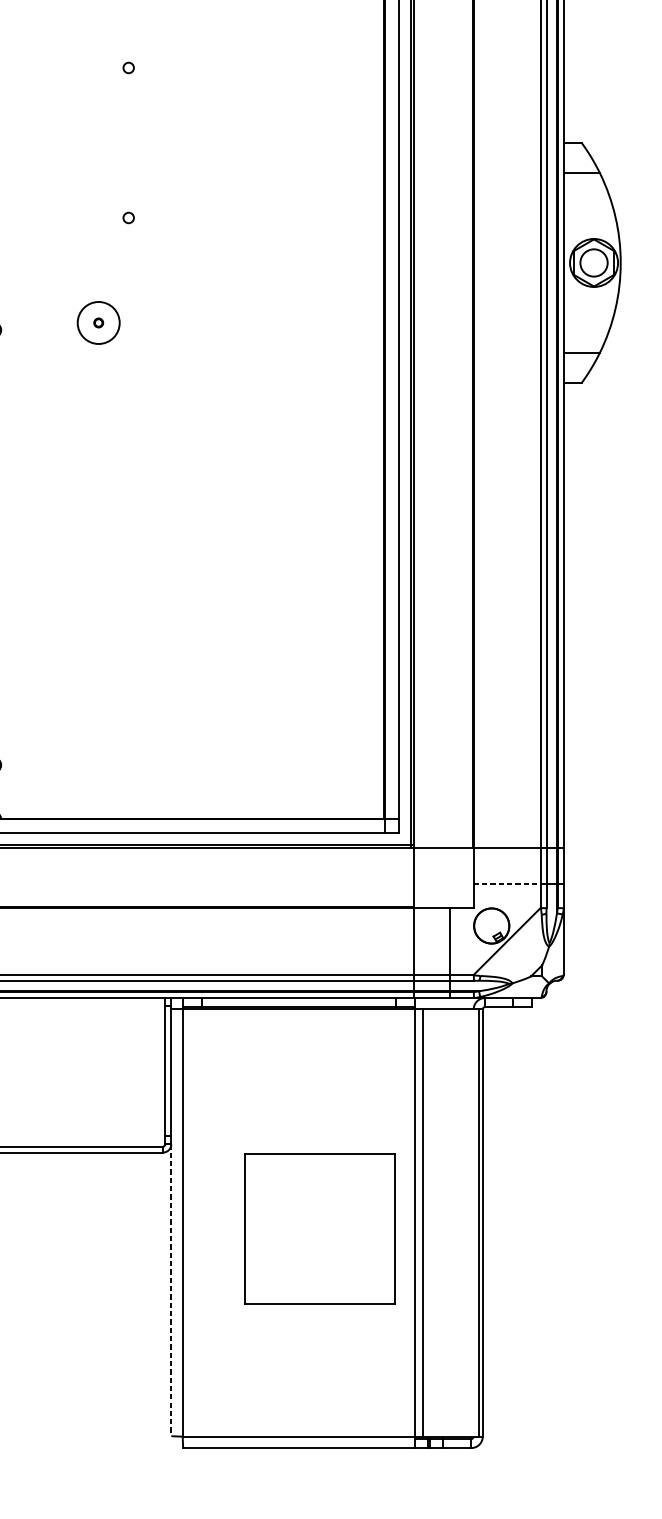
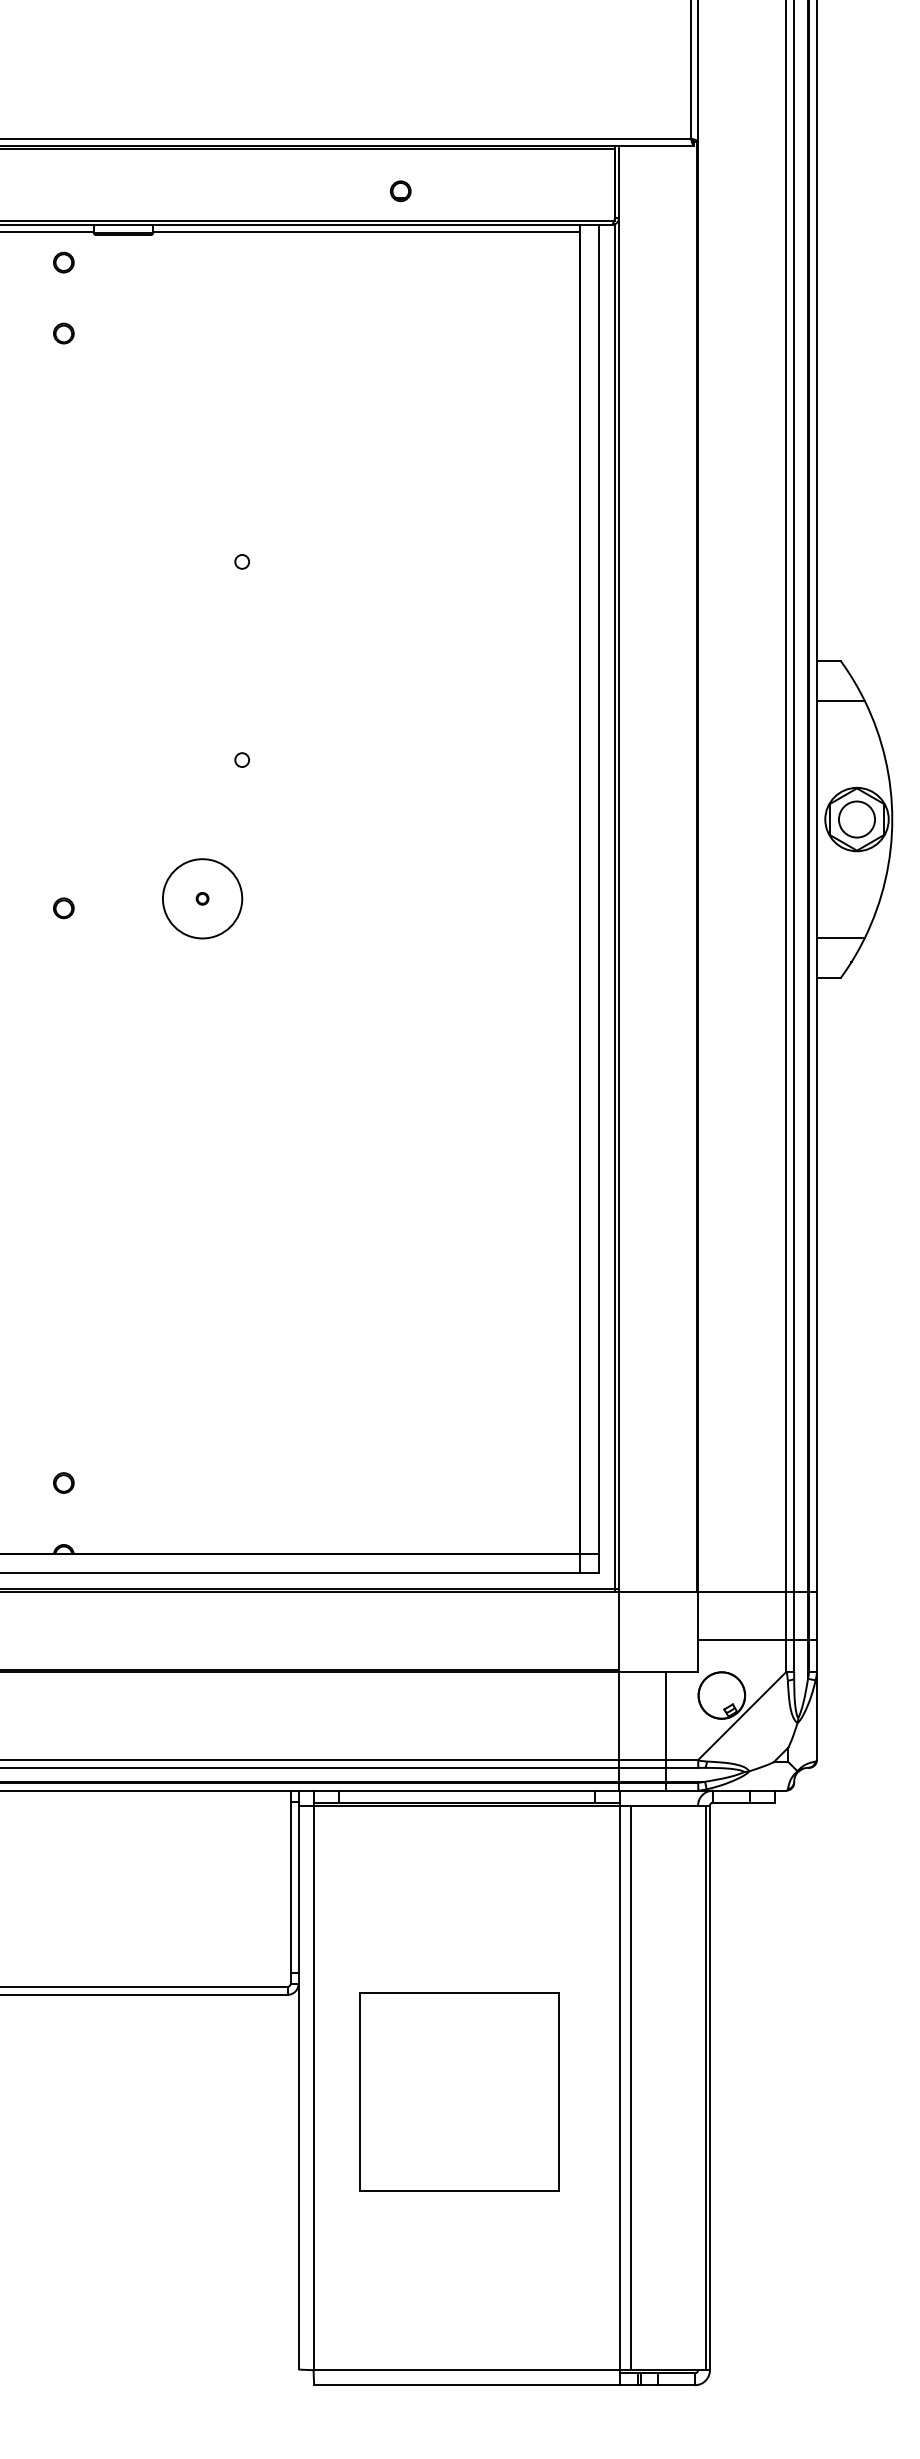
circle: (98, 322) -> (202, 898), size x1.43
line: (507, 884) -> (742, 1640), dashed -> solid
part: (319, 1228) -> (459, 2091), moved
line: (171, 1290) -> (298, 2176), dashed -> solid

